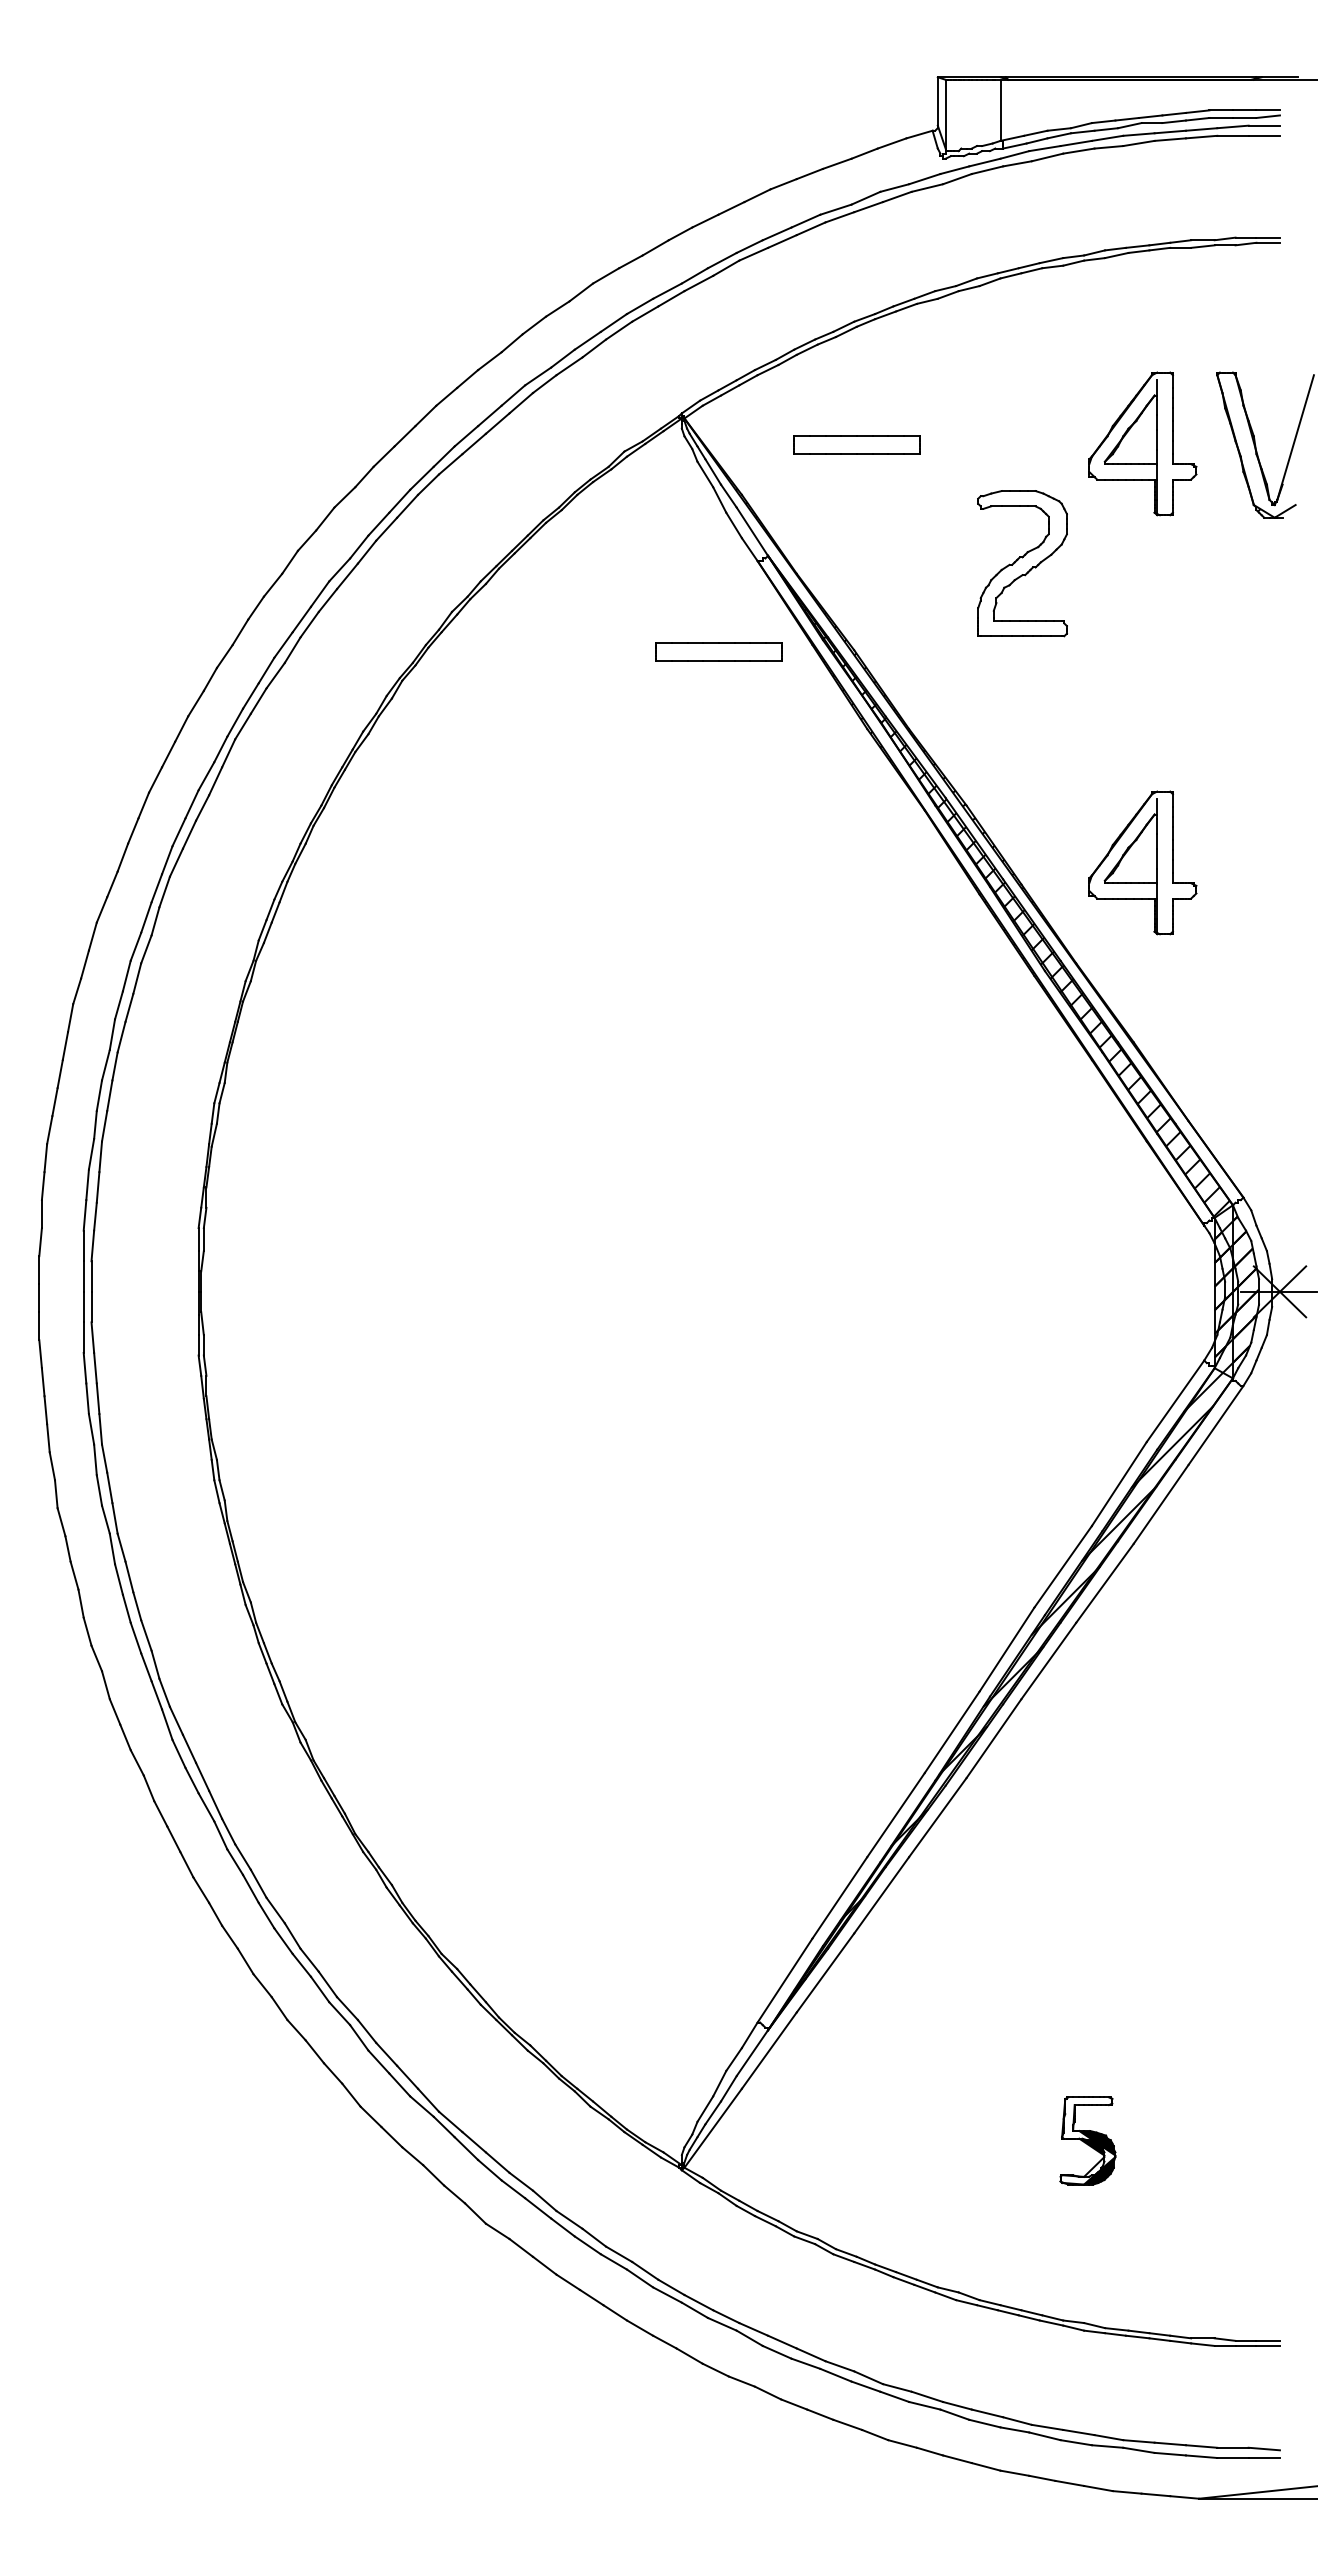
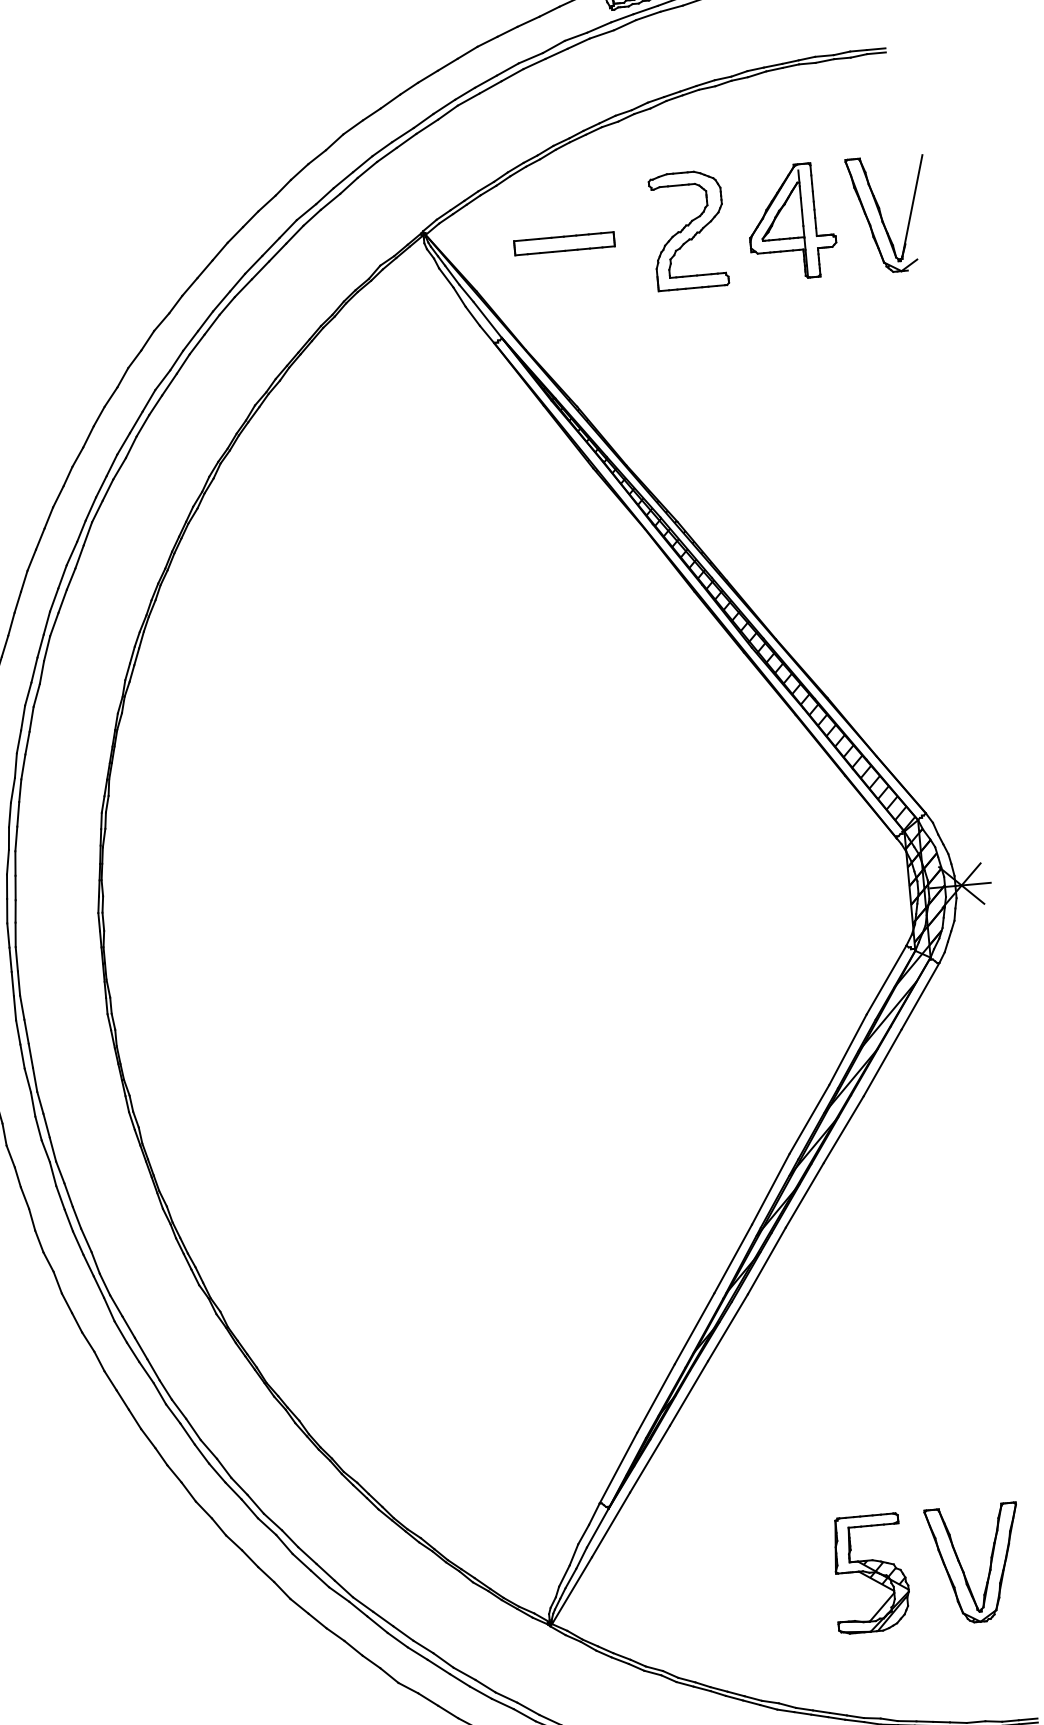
part: (1022, 563) -> (688, 230), moved
part: (718, 651) -> (469, 417), removed
part: (1142, 862) -> (821, 554), removed
part: (1087, 2140) -> (870, 1573), size x1.67
part: (1203, 2143) -> (962, 1567), added

